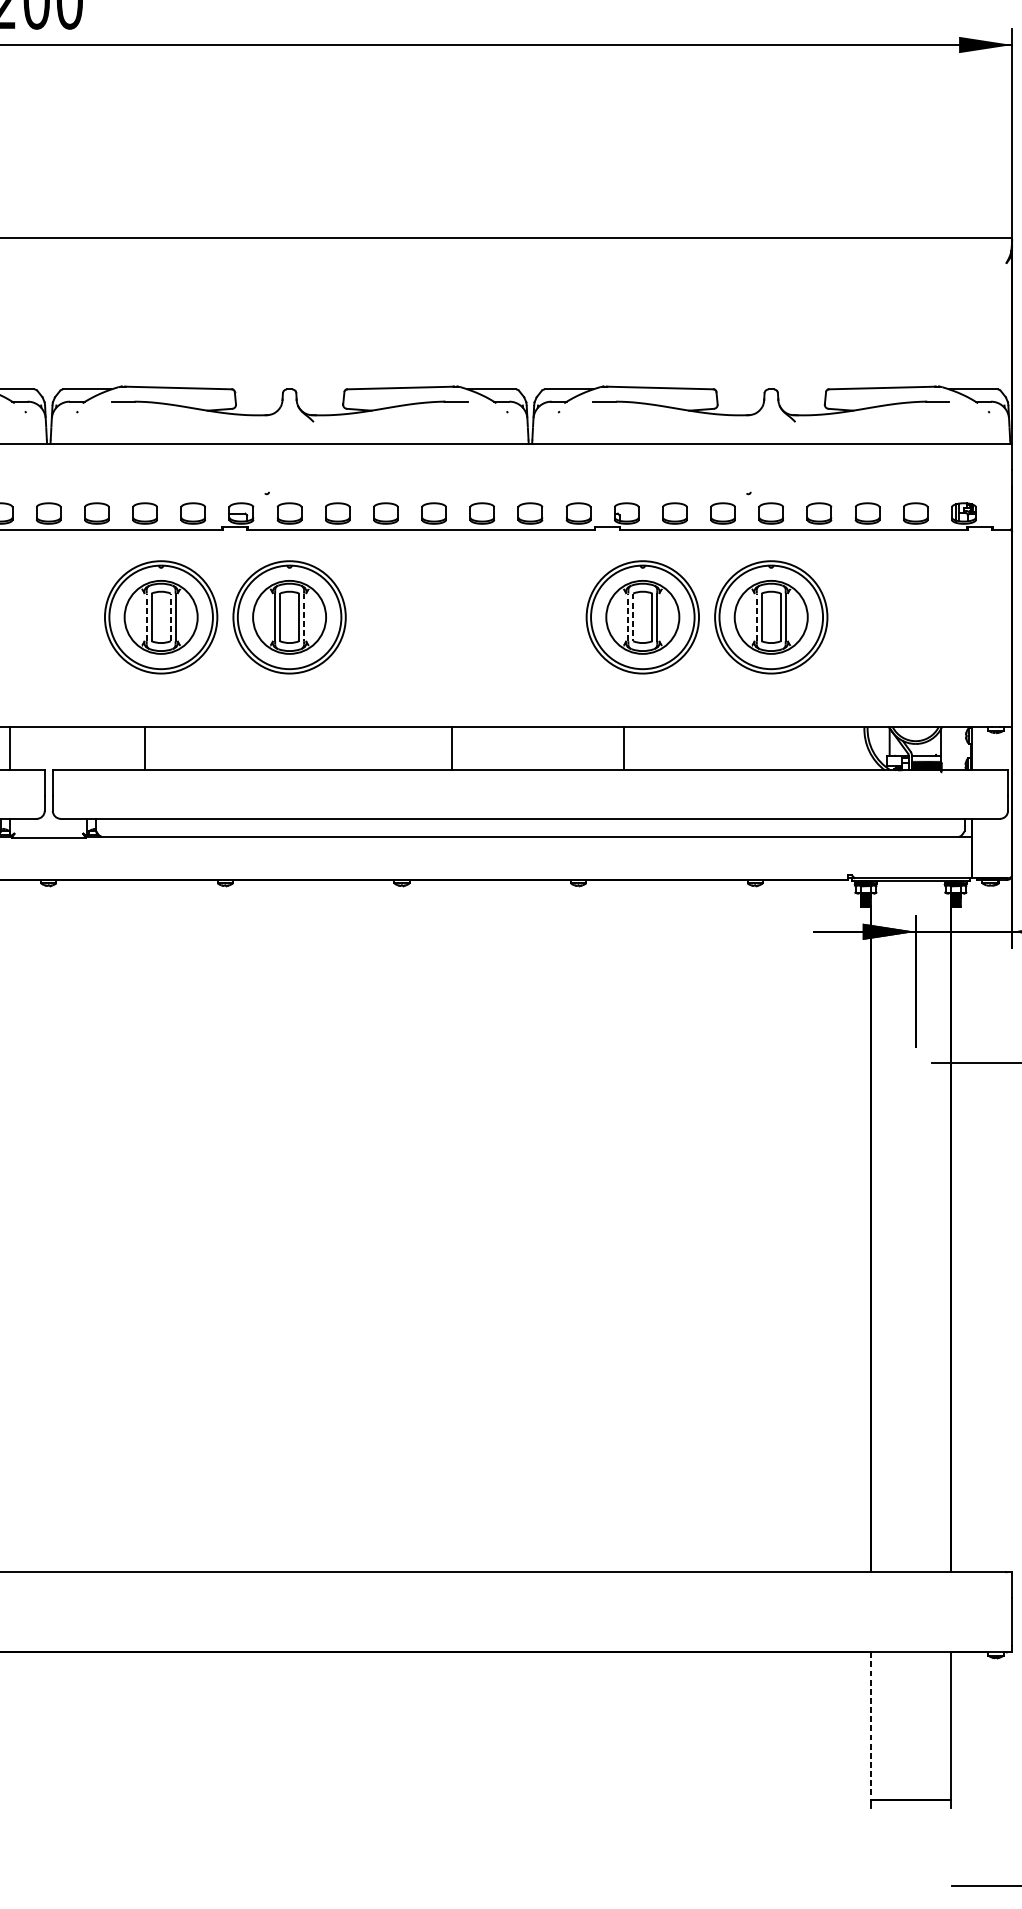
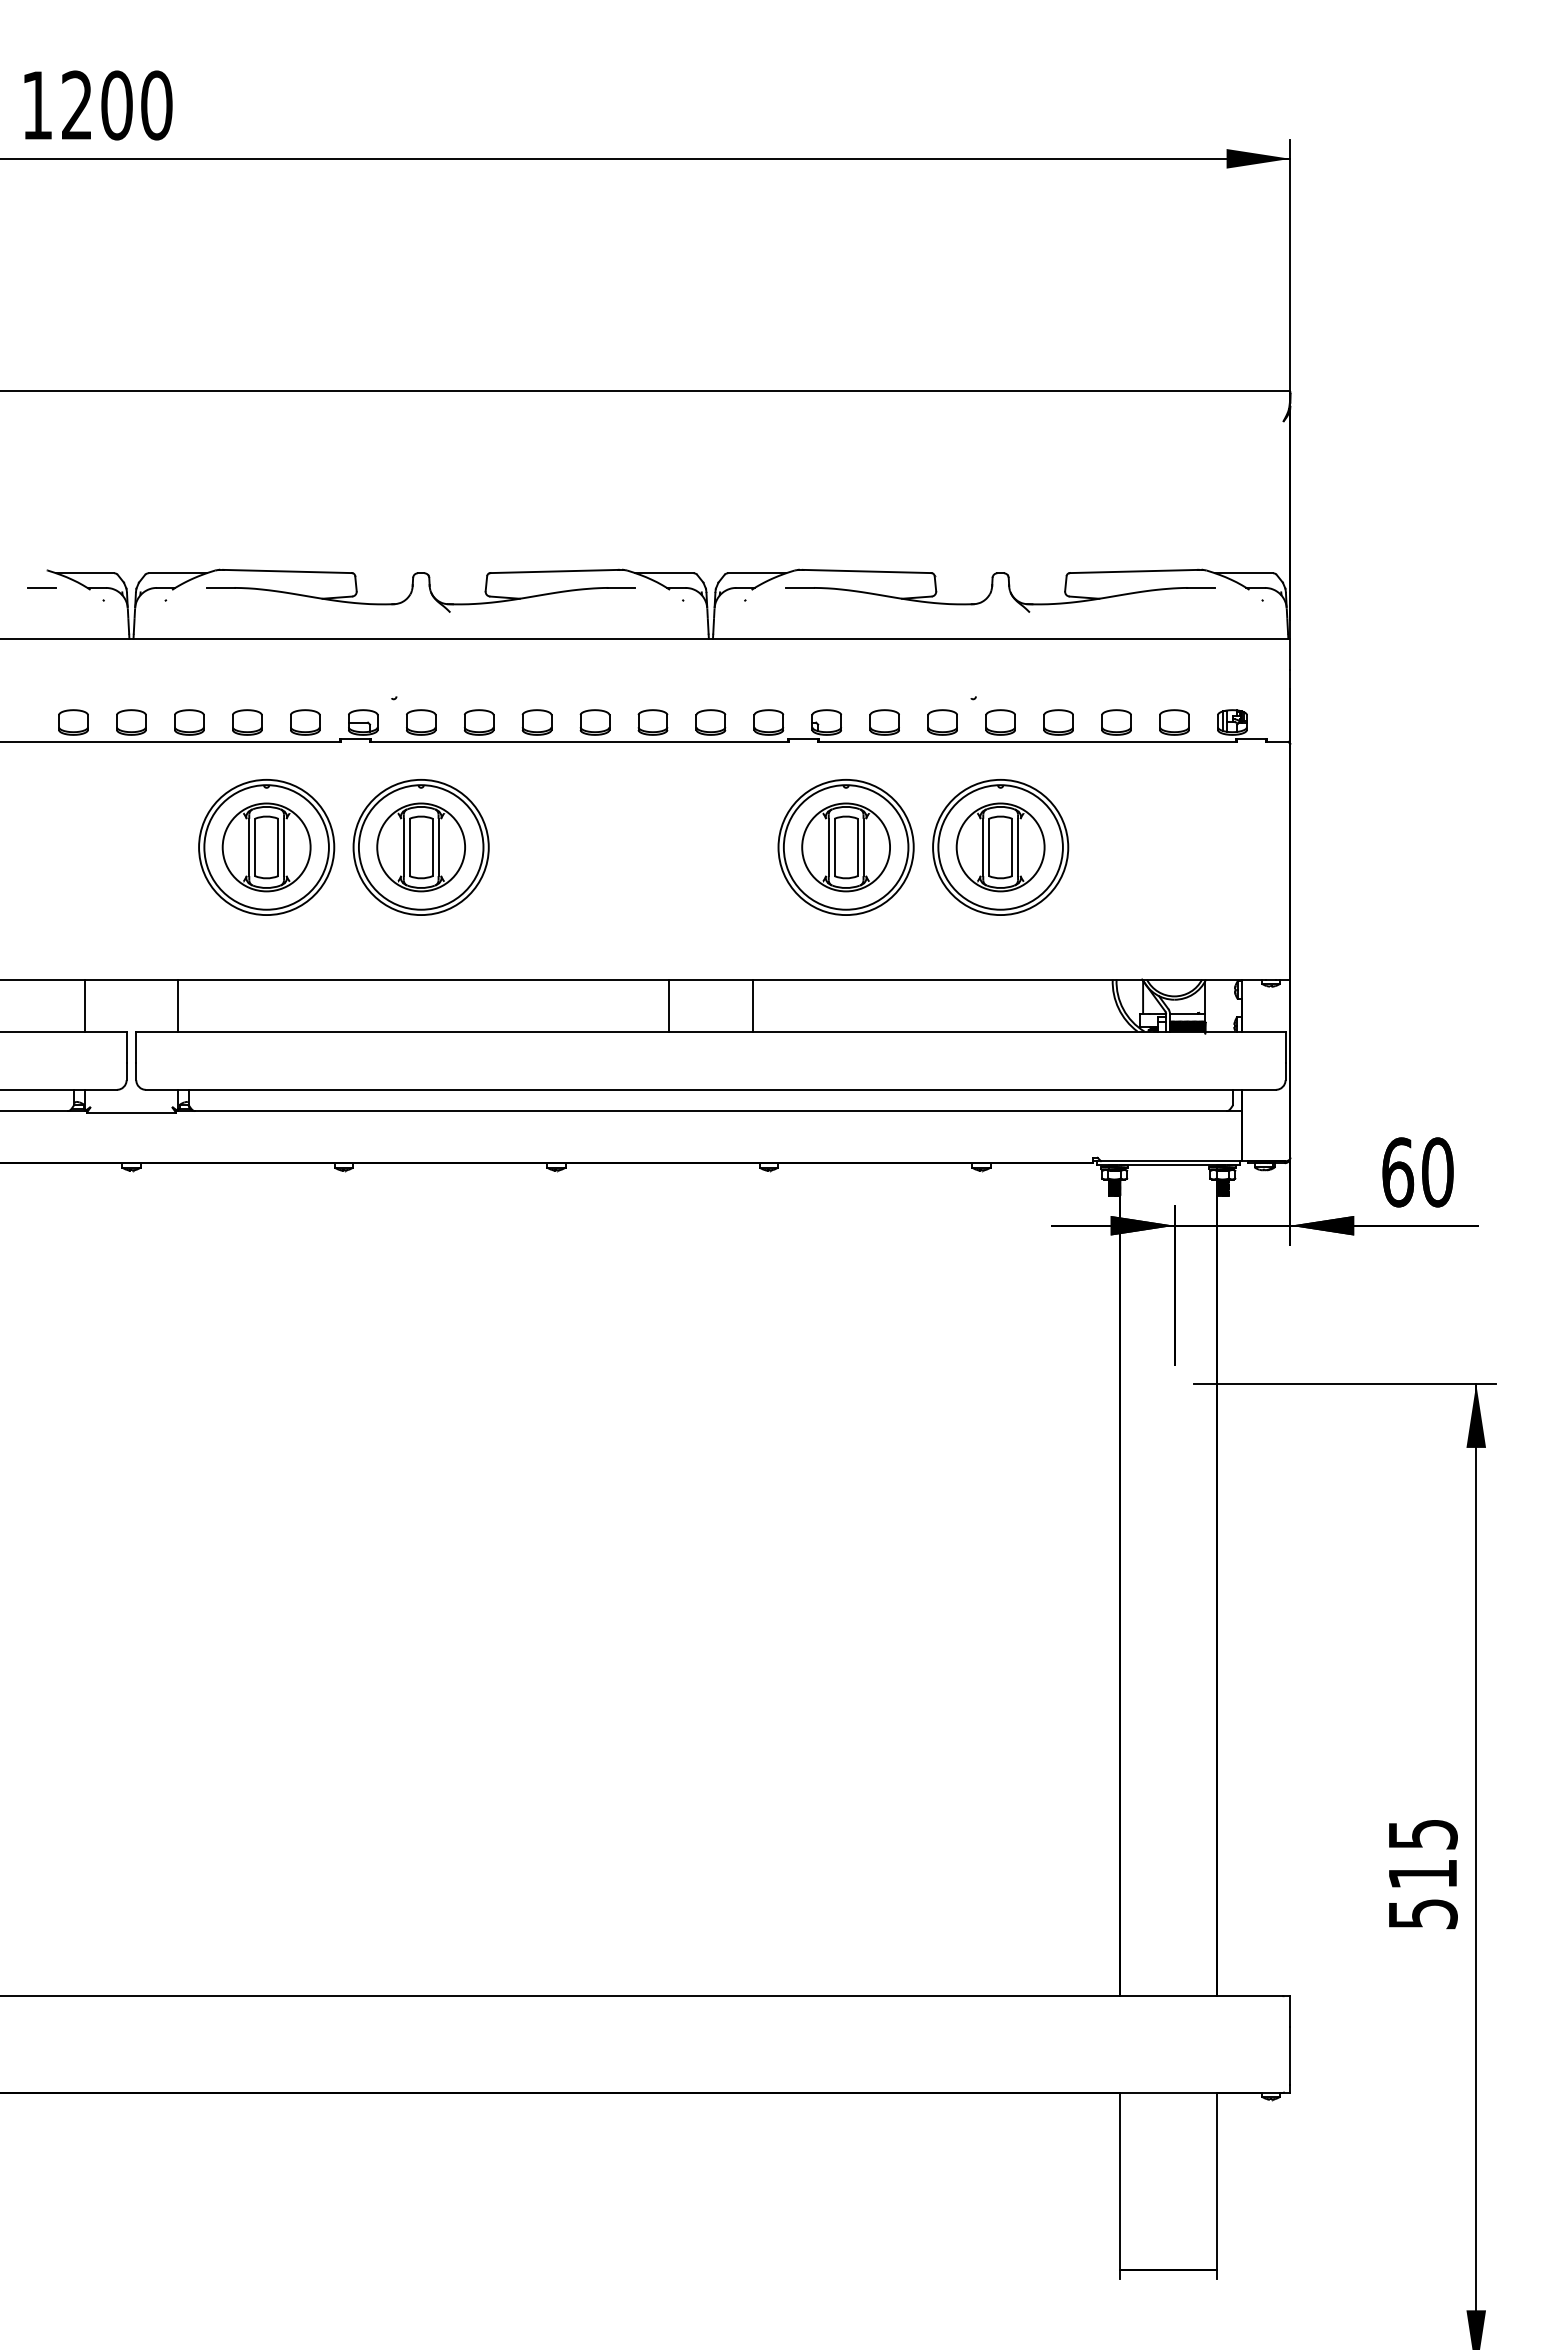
line: (146, 617) -> (249, 847), dashed -> solid
line: (171, 617) -> (278, 847), dashed -> solid
line: (303, 617) -> (438, 847), dashed -> solid
line: (628, 617) -> (828, 847), dashed -> solid
line: (633, 617) -> (834, 847), dashed -> solid
line: (757, 617) -> (983, 847), dashed -> solid
line: (144, 748) -> (177, 1005), moved
line: (451, 748) -> (669, 1005), moved
line: (624, 748) -> (752, 1005), moved
line: (870, 1726) -> (1120, 2181), dashed -> solid

